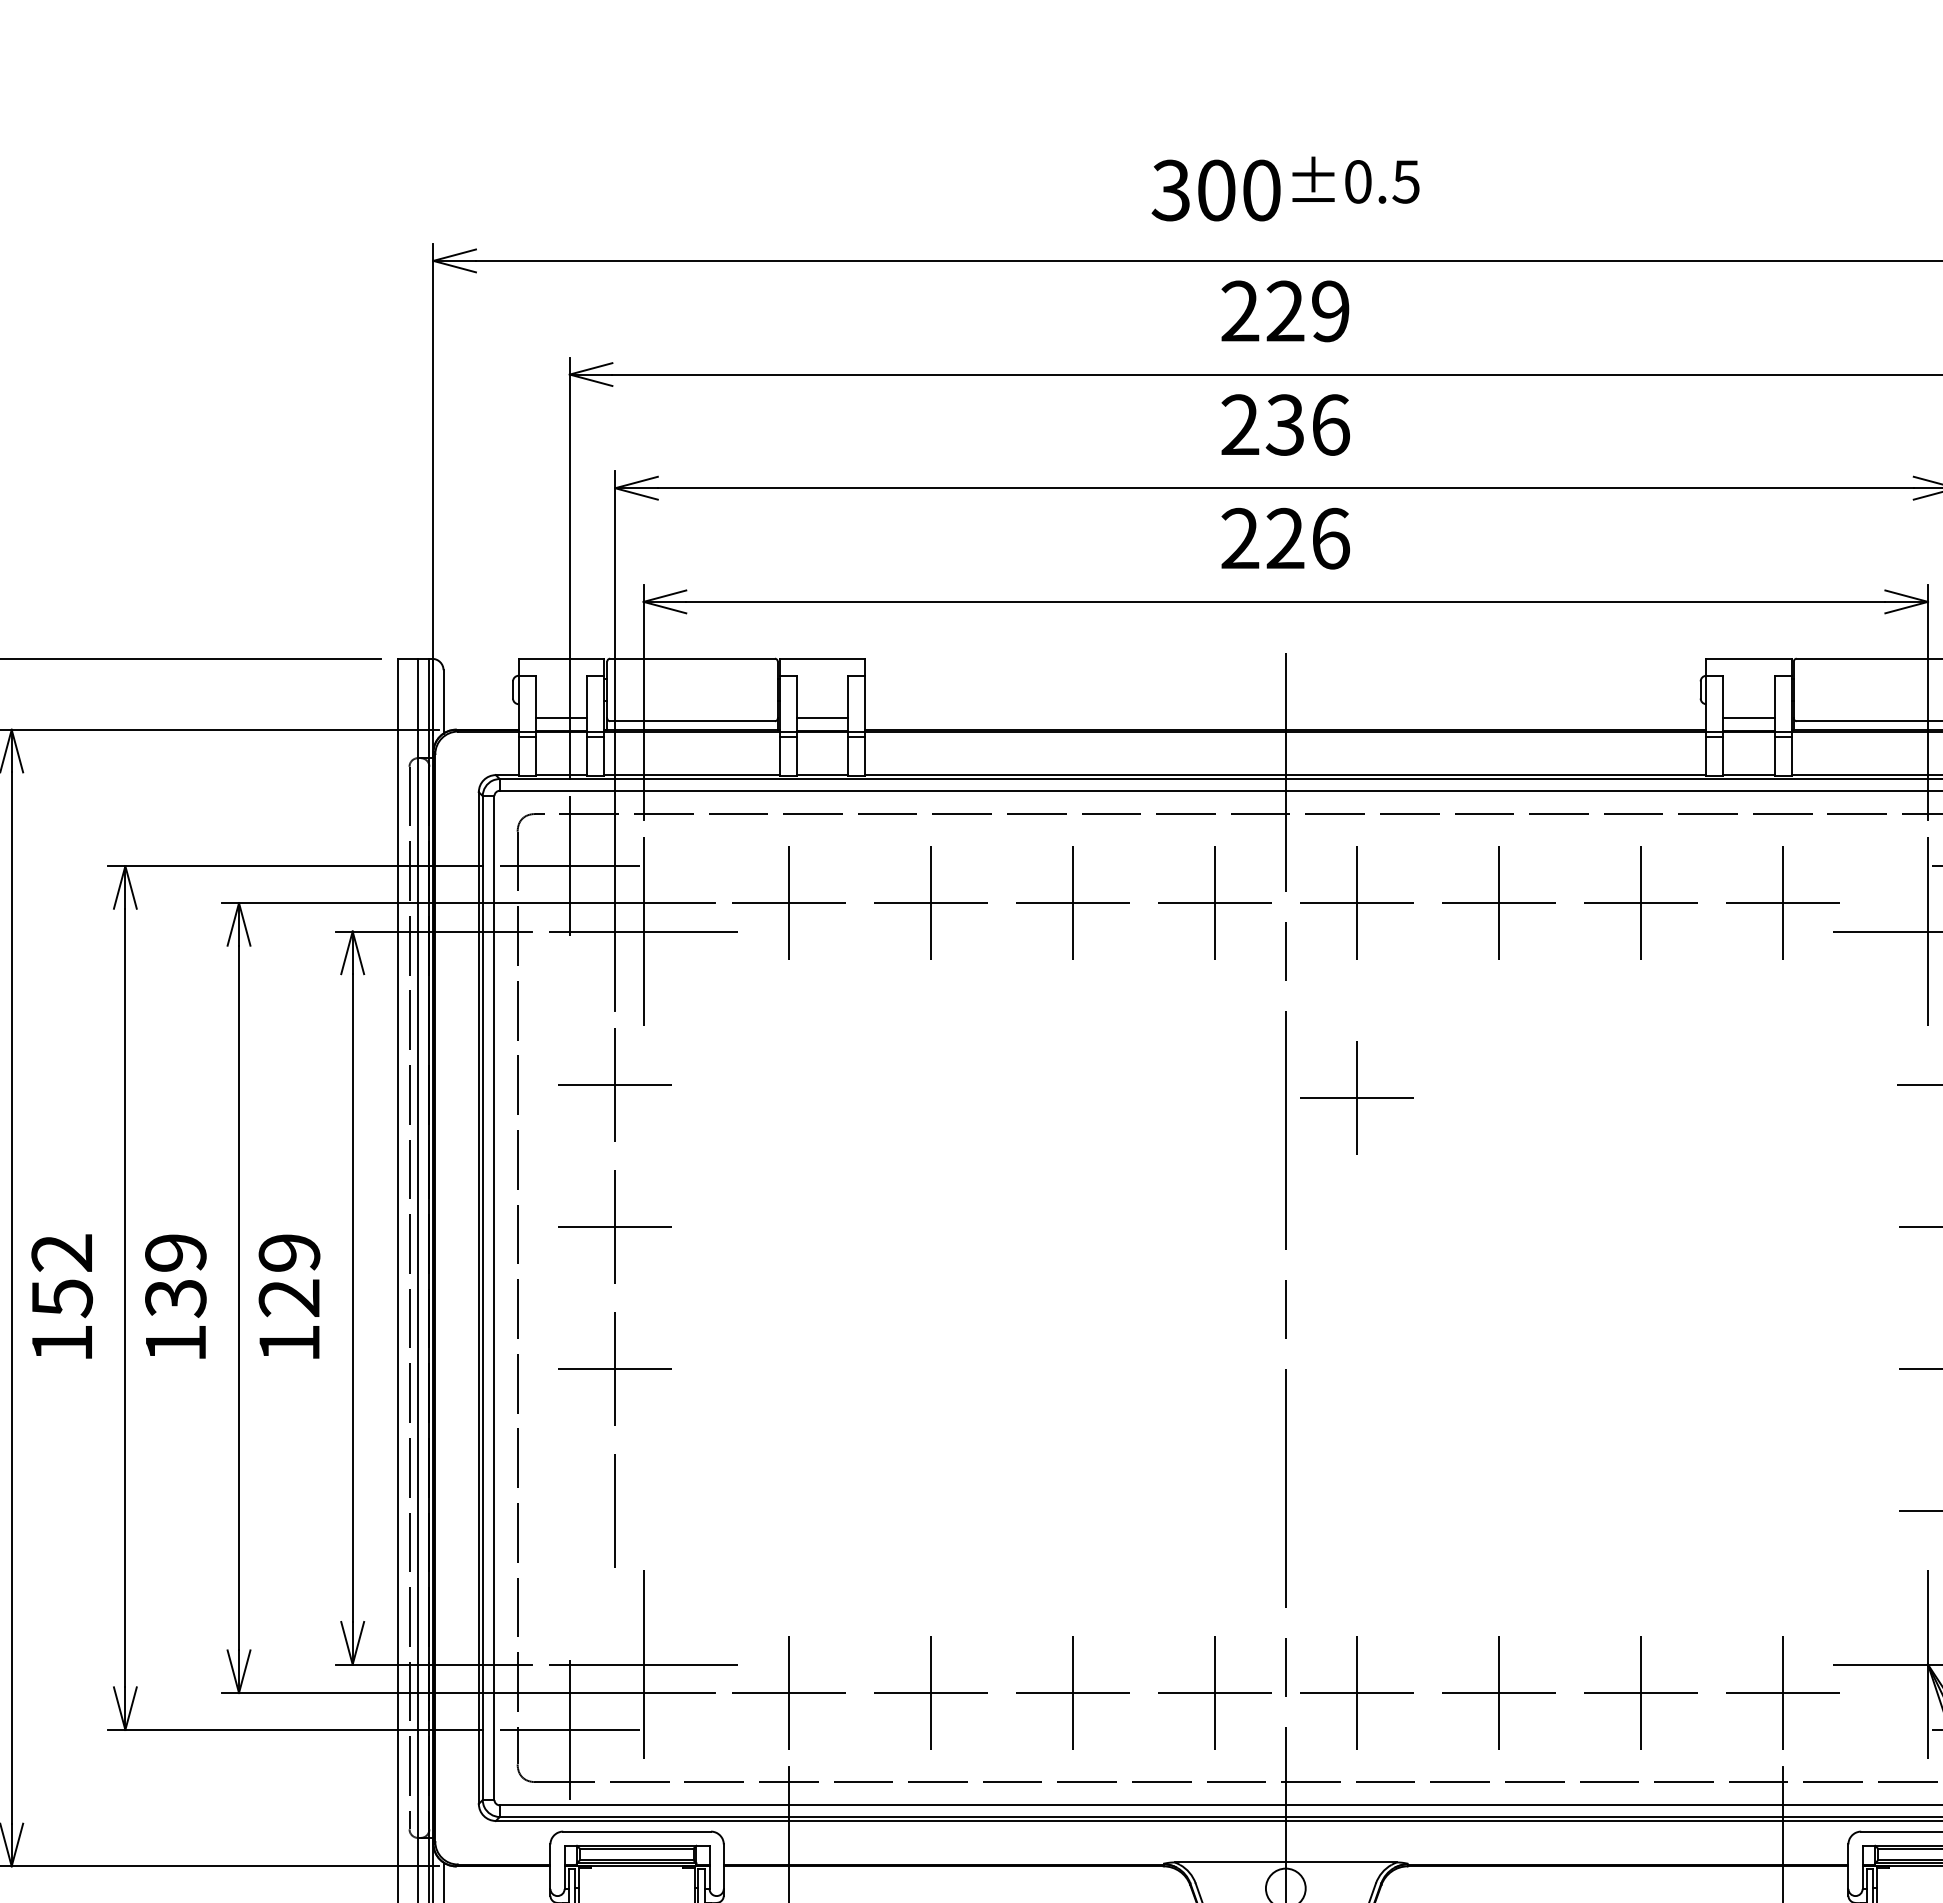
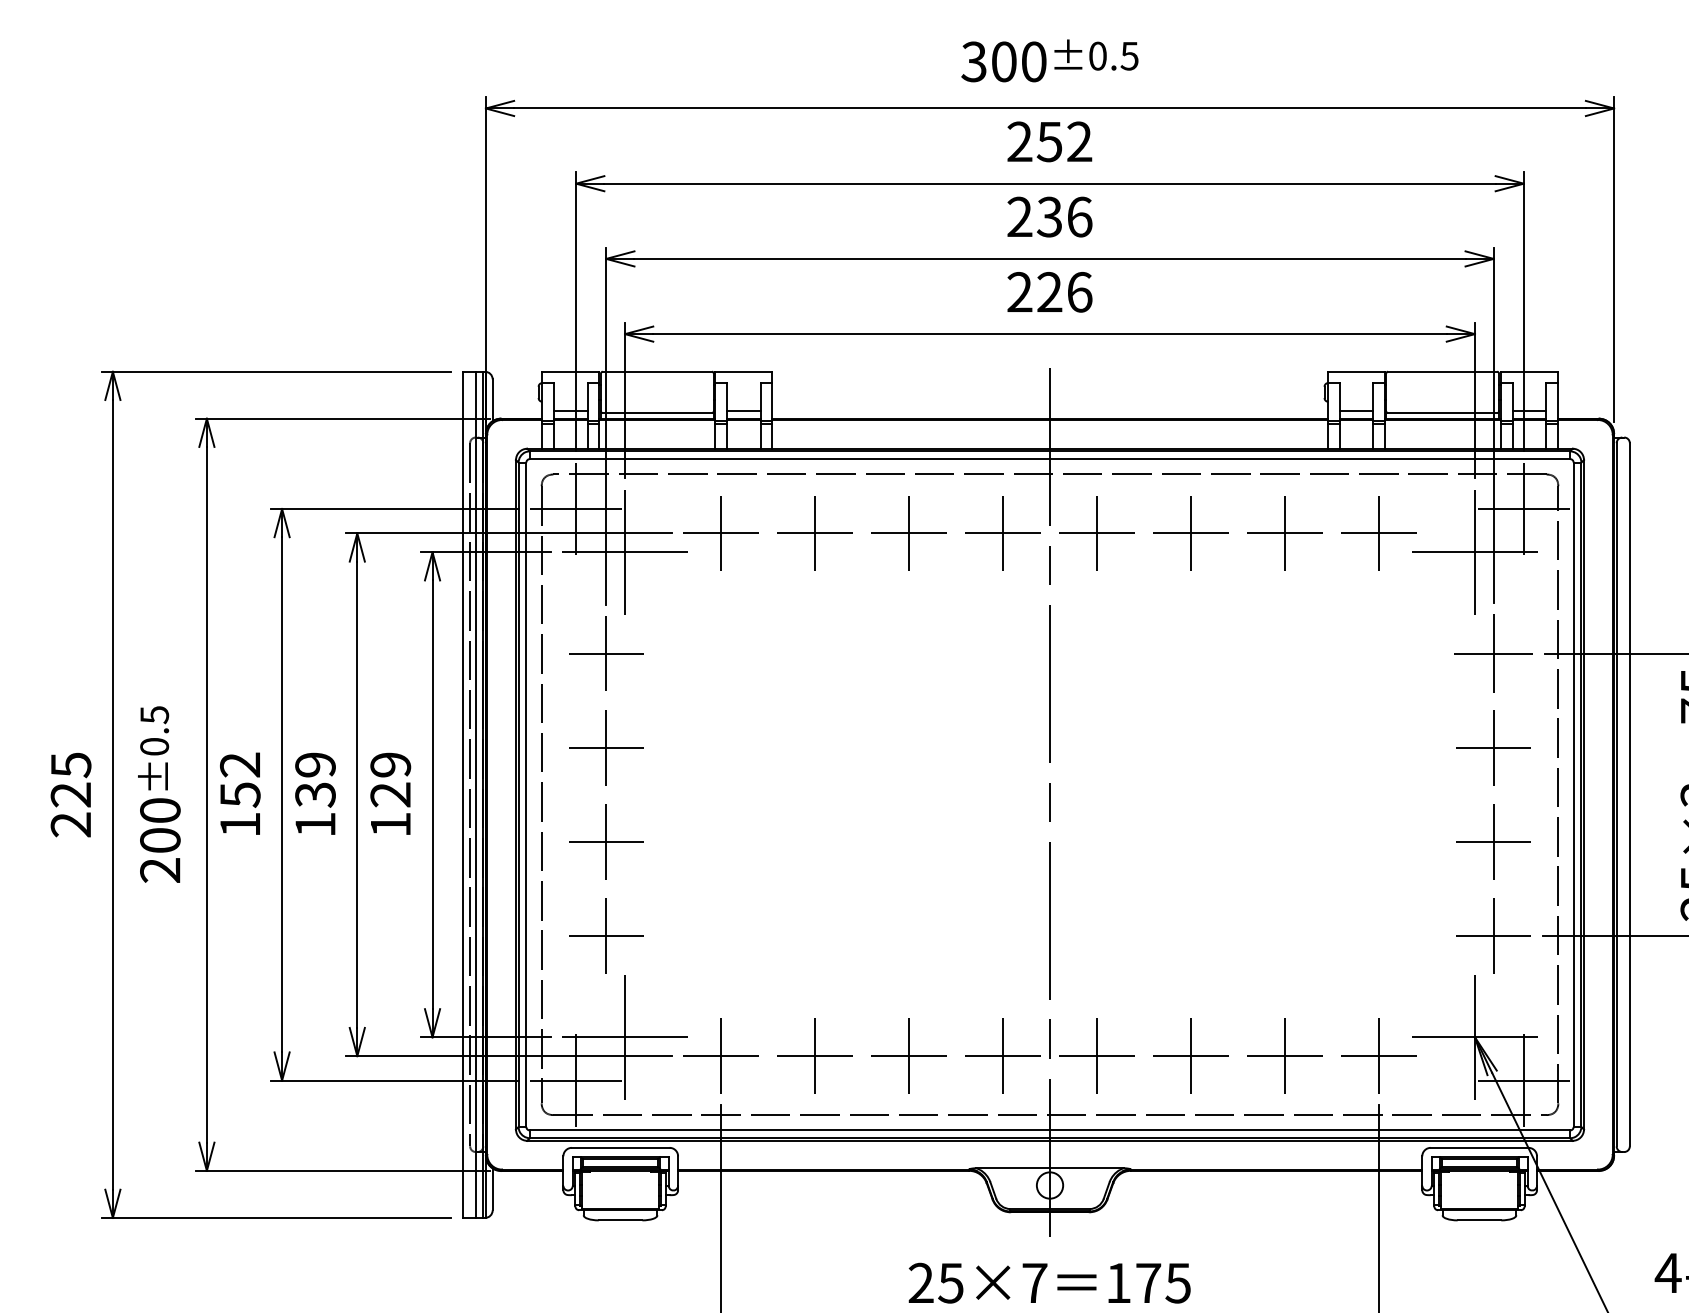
text: (1307, 310) -> (1064, 141), 229 -> 252
part: (1356, 1098) -> (1096, 662), removed
line: (614, 1510) -> (605, 935), added

